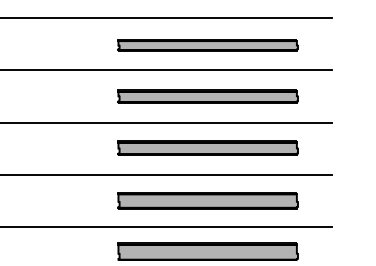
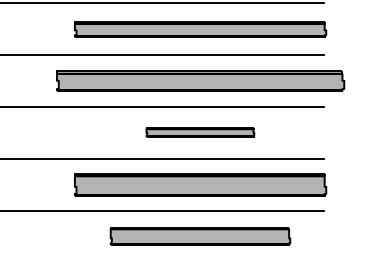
part: (207, 45) -> (199, 30), size x1.4
part: (207, 96) -> (199, 81), size x1.6
part: (207, 147) -> (199, 132), size x0.6
part: (207, 200) -> (199, 185), size x1.4

